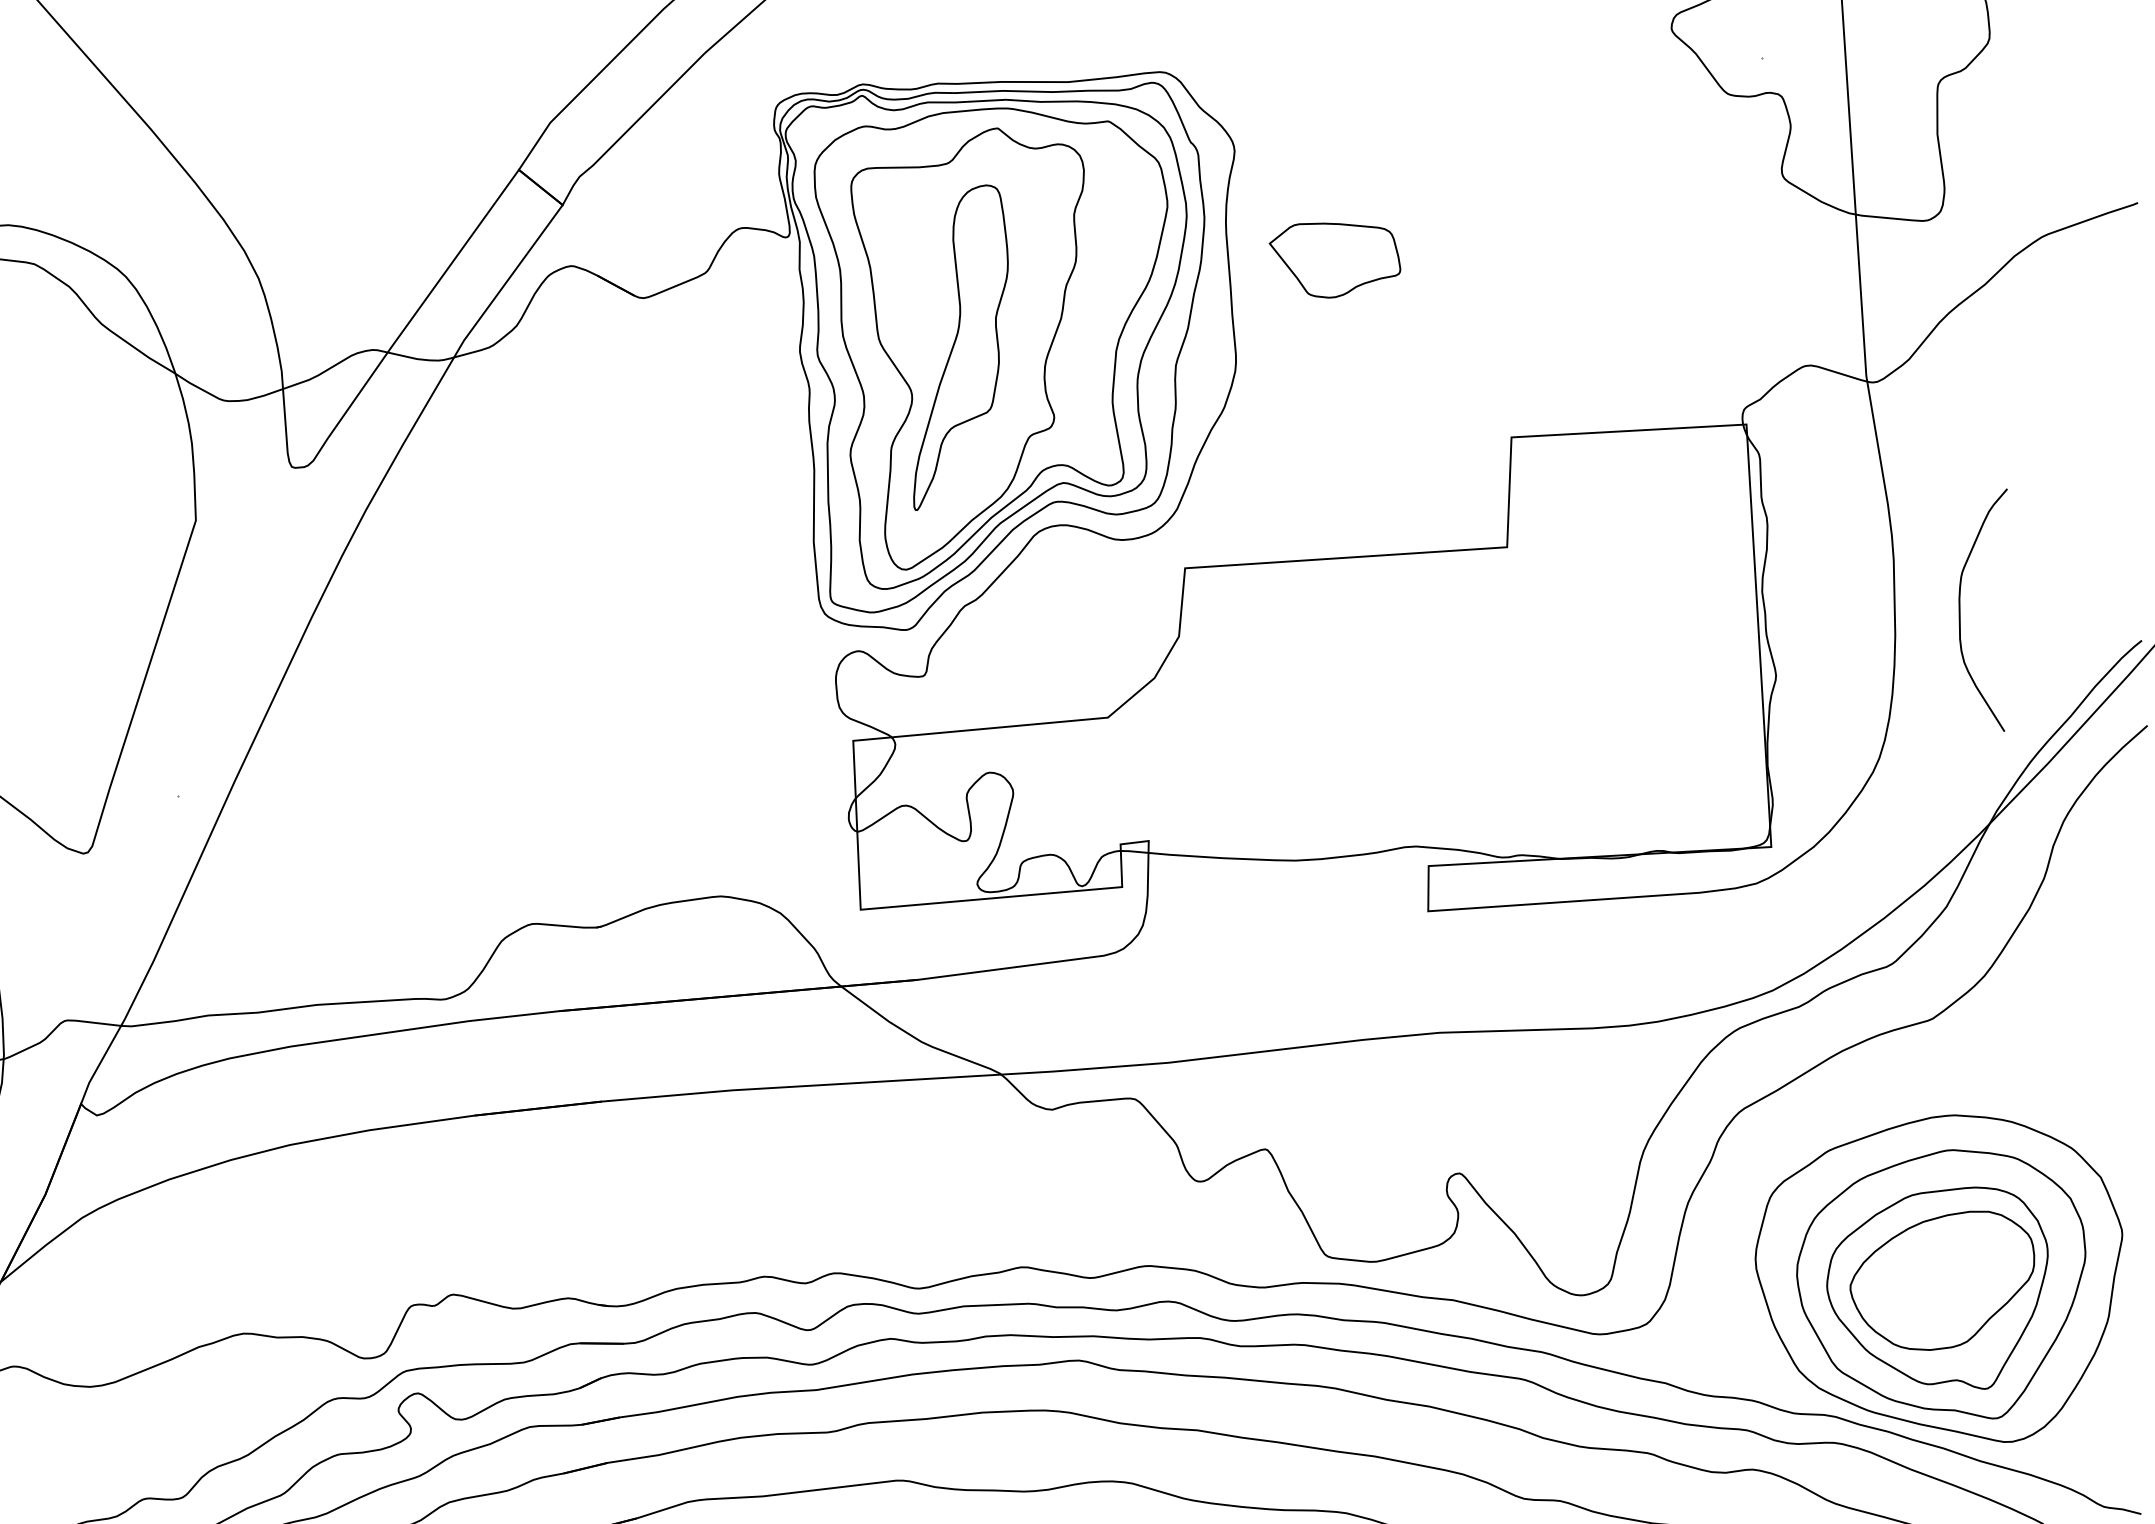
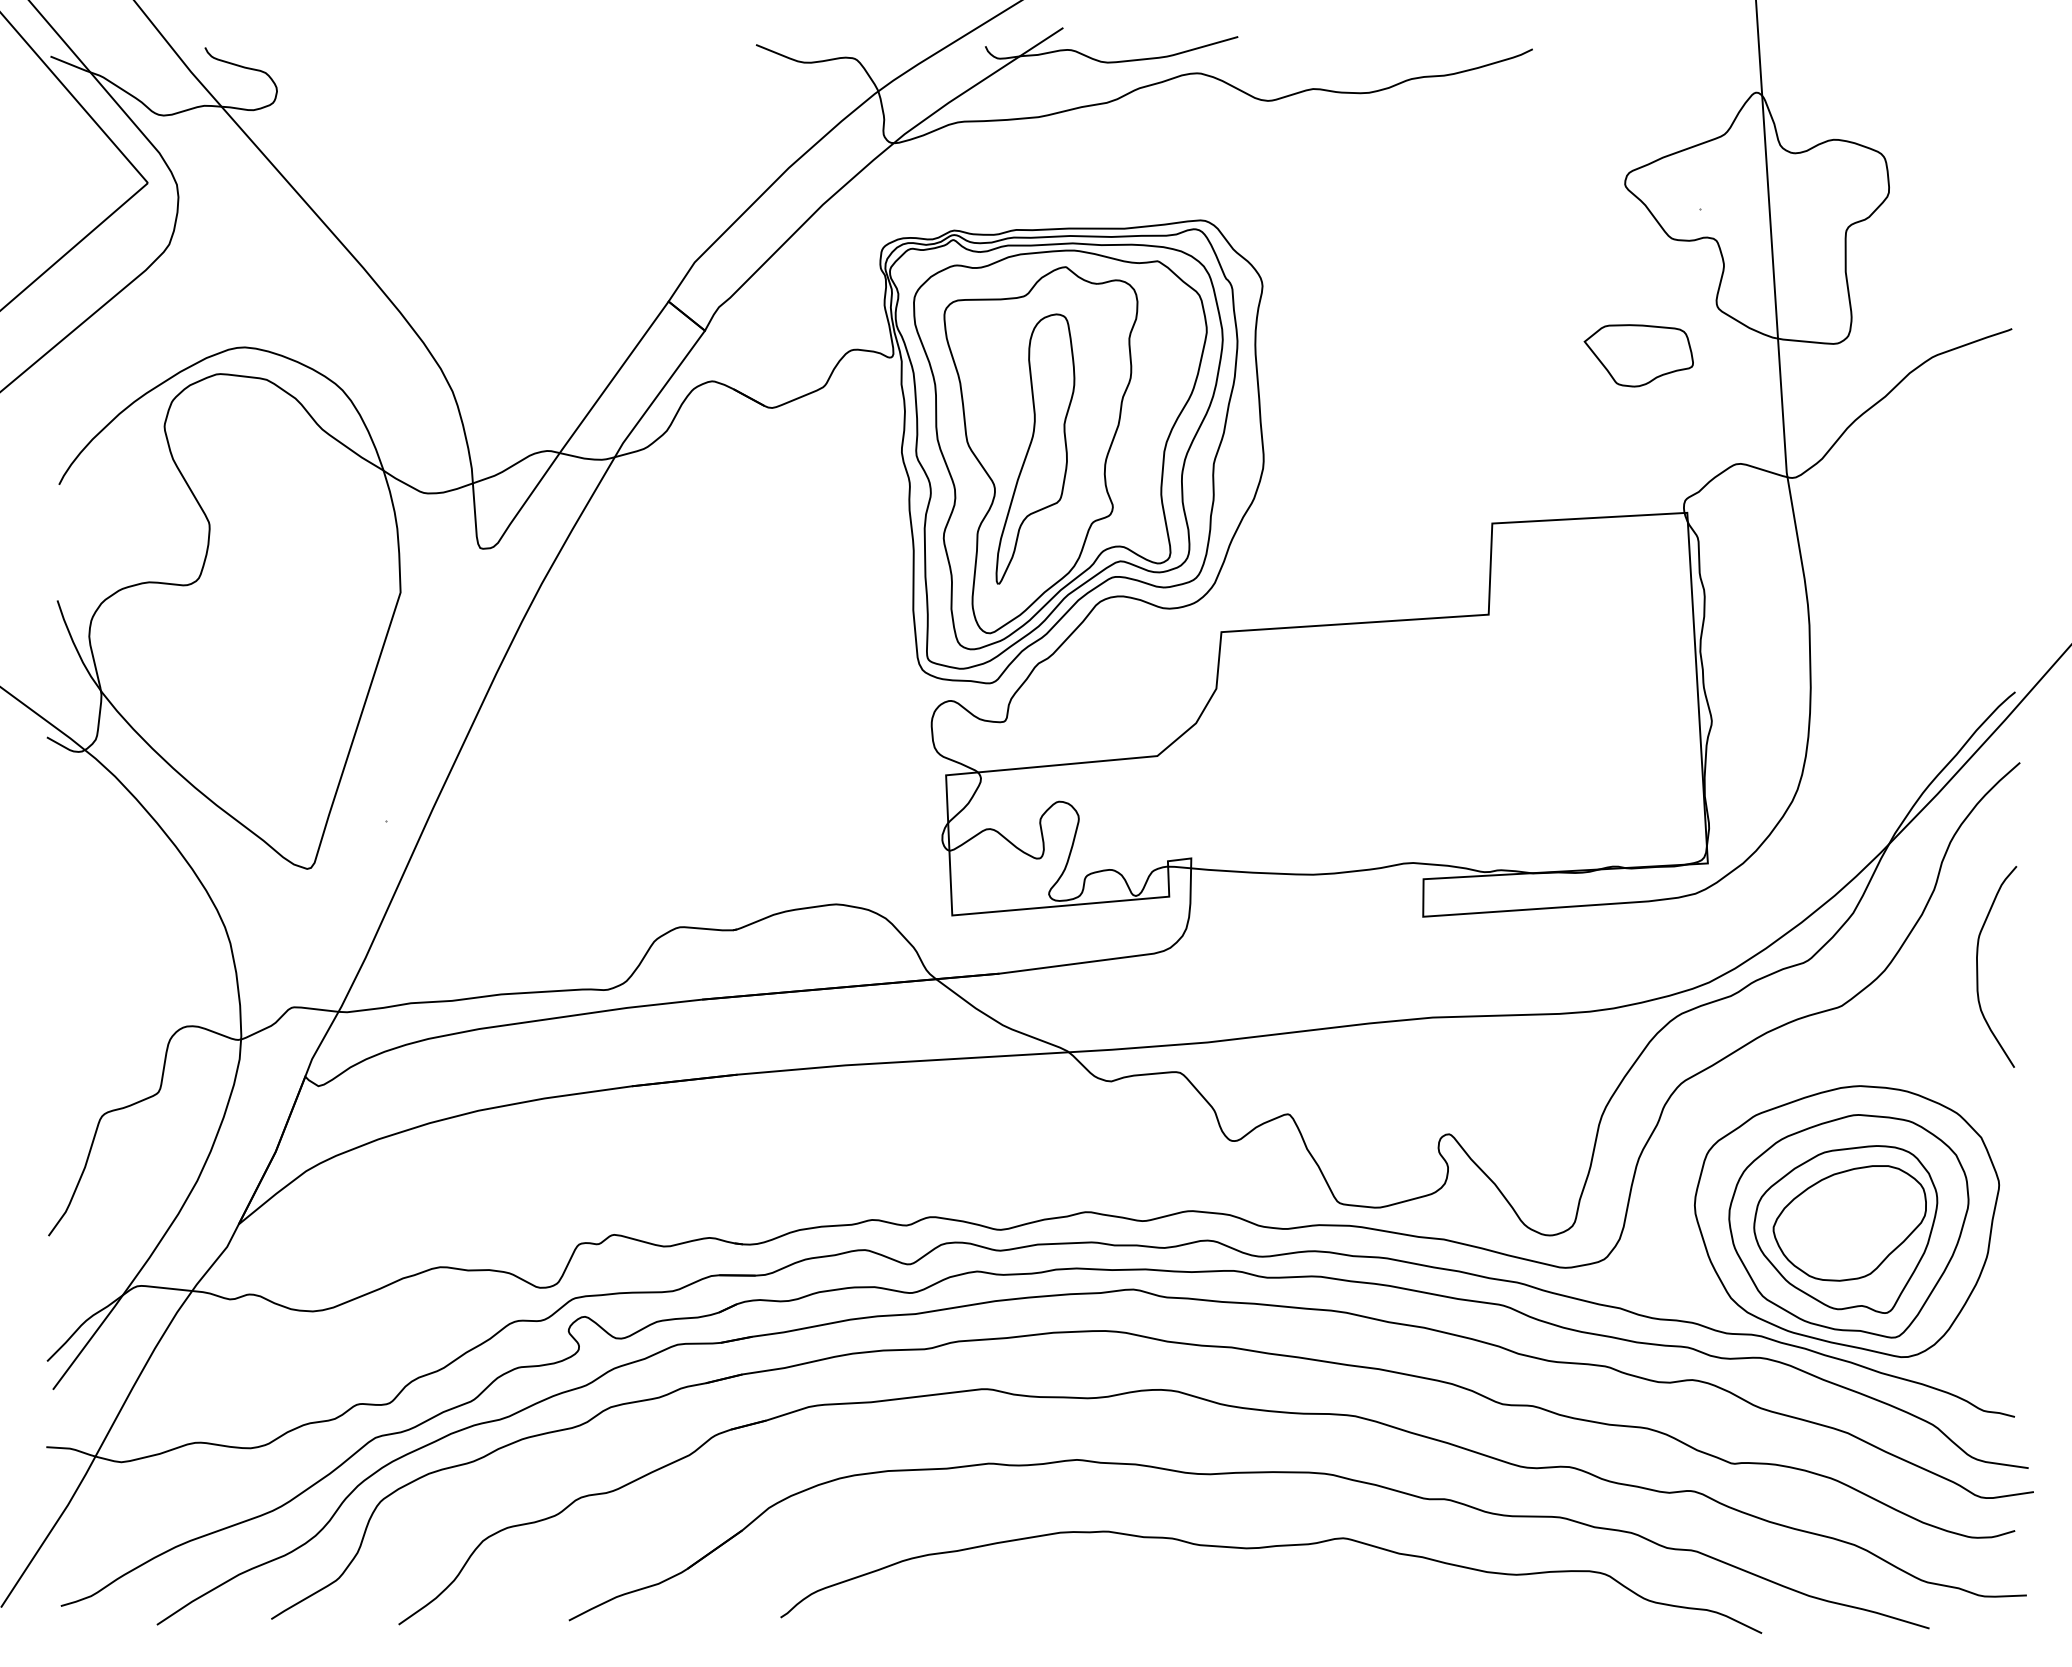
part: (1334, 260) -> (1638, 355), moved
curve: (1961, 612) -> (1978, 968), moved

